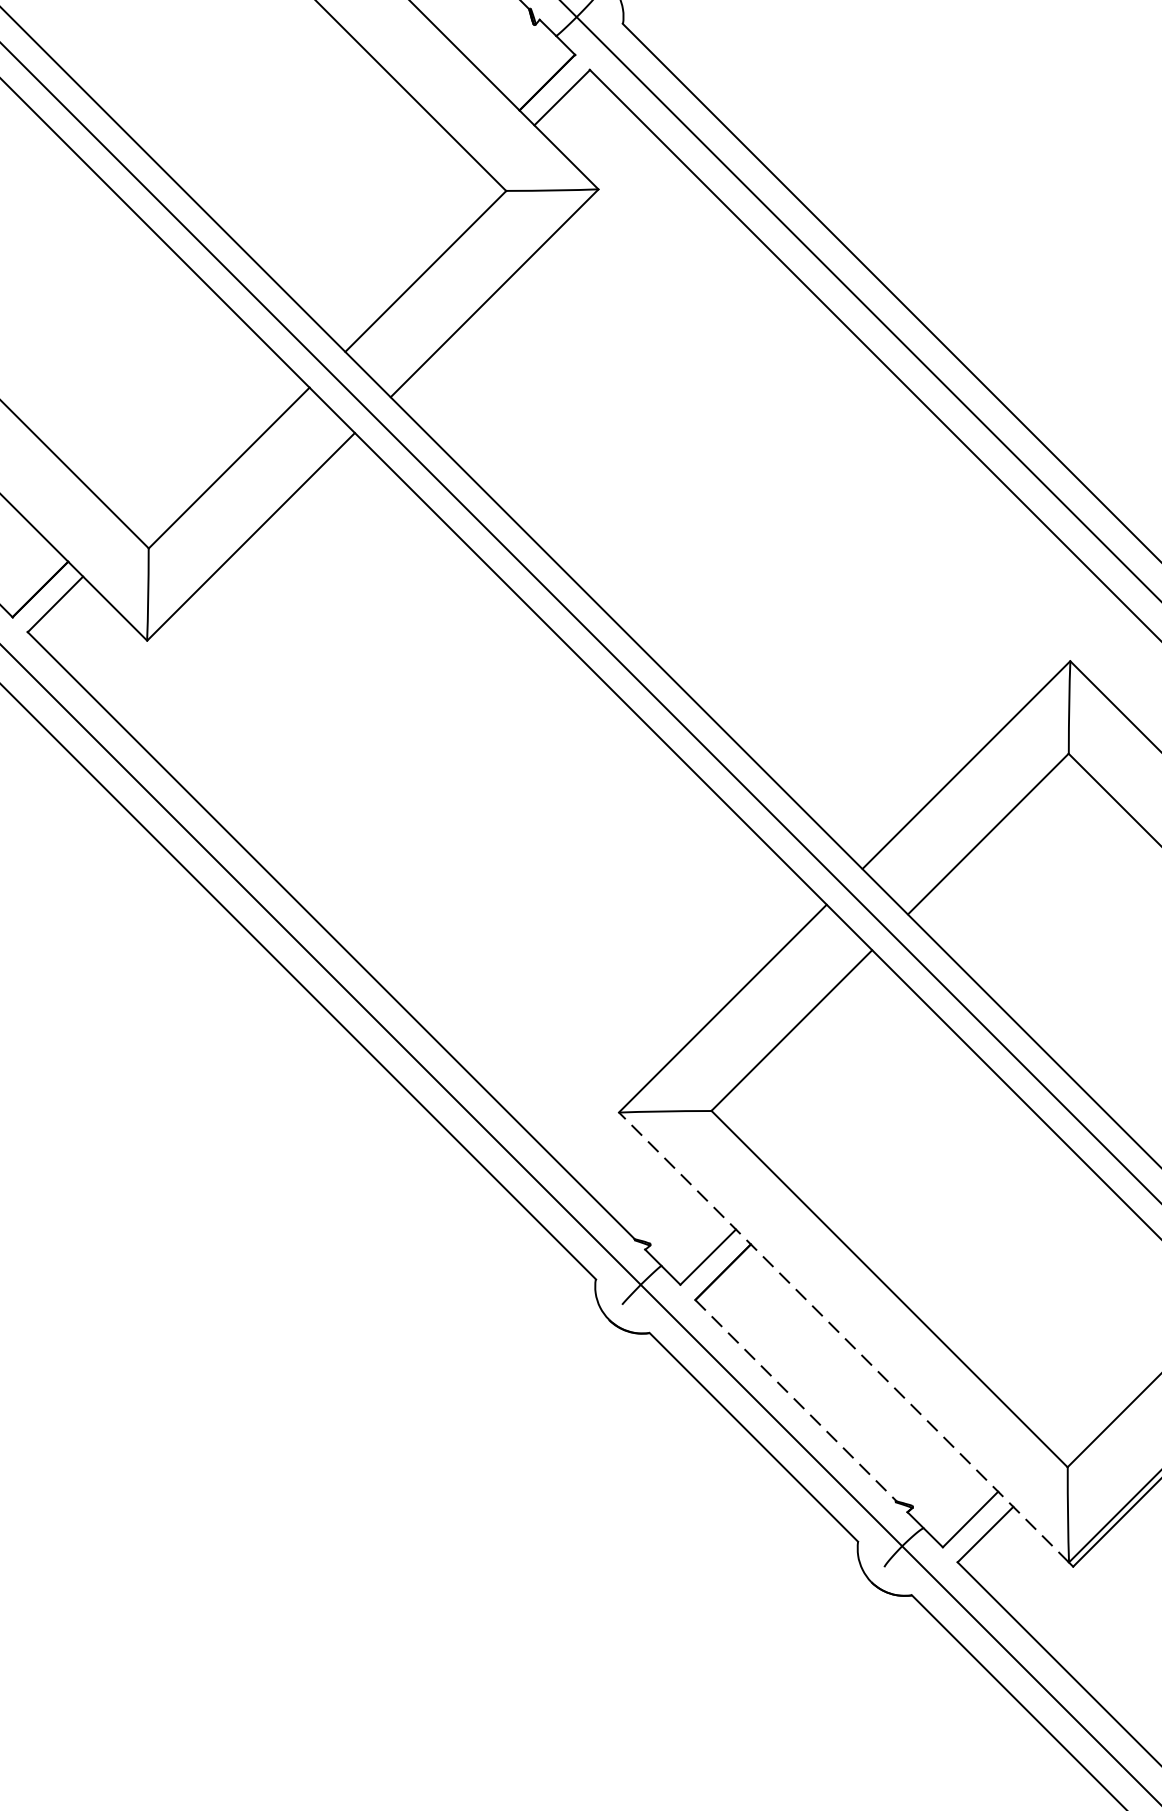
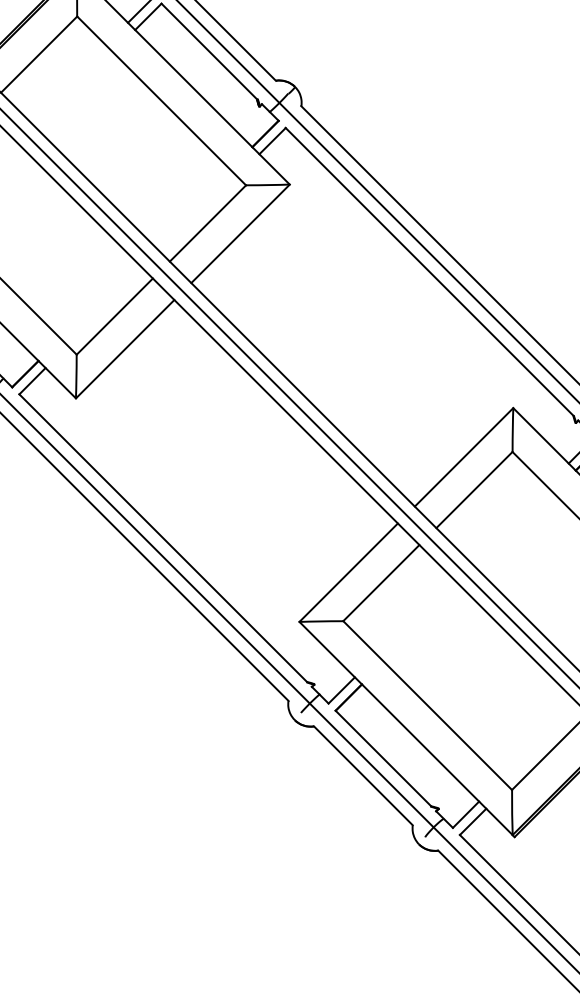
line: (844, 1337) -> (406, 728), dashed -> solid
line: (796, 1400) -> (383, 758), dashed -> solid

